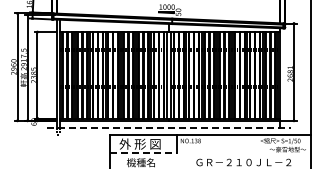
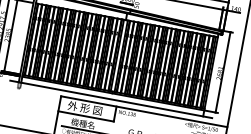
line: (169, 128) -> (111, 99), dashed -> solid
line: (143, 153) -> (86, 116), dashed -> solid

